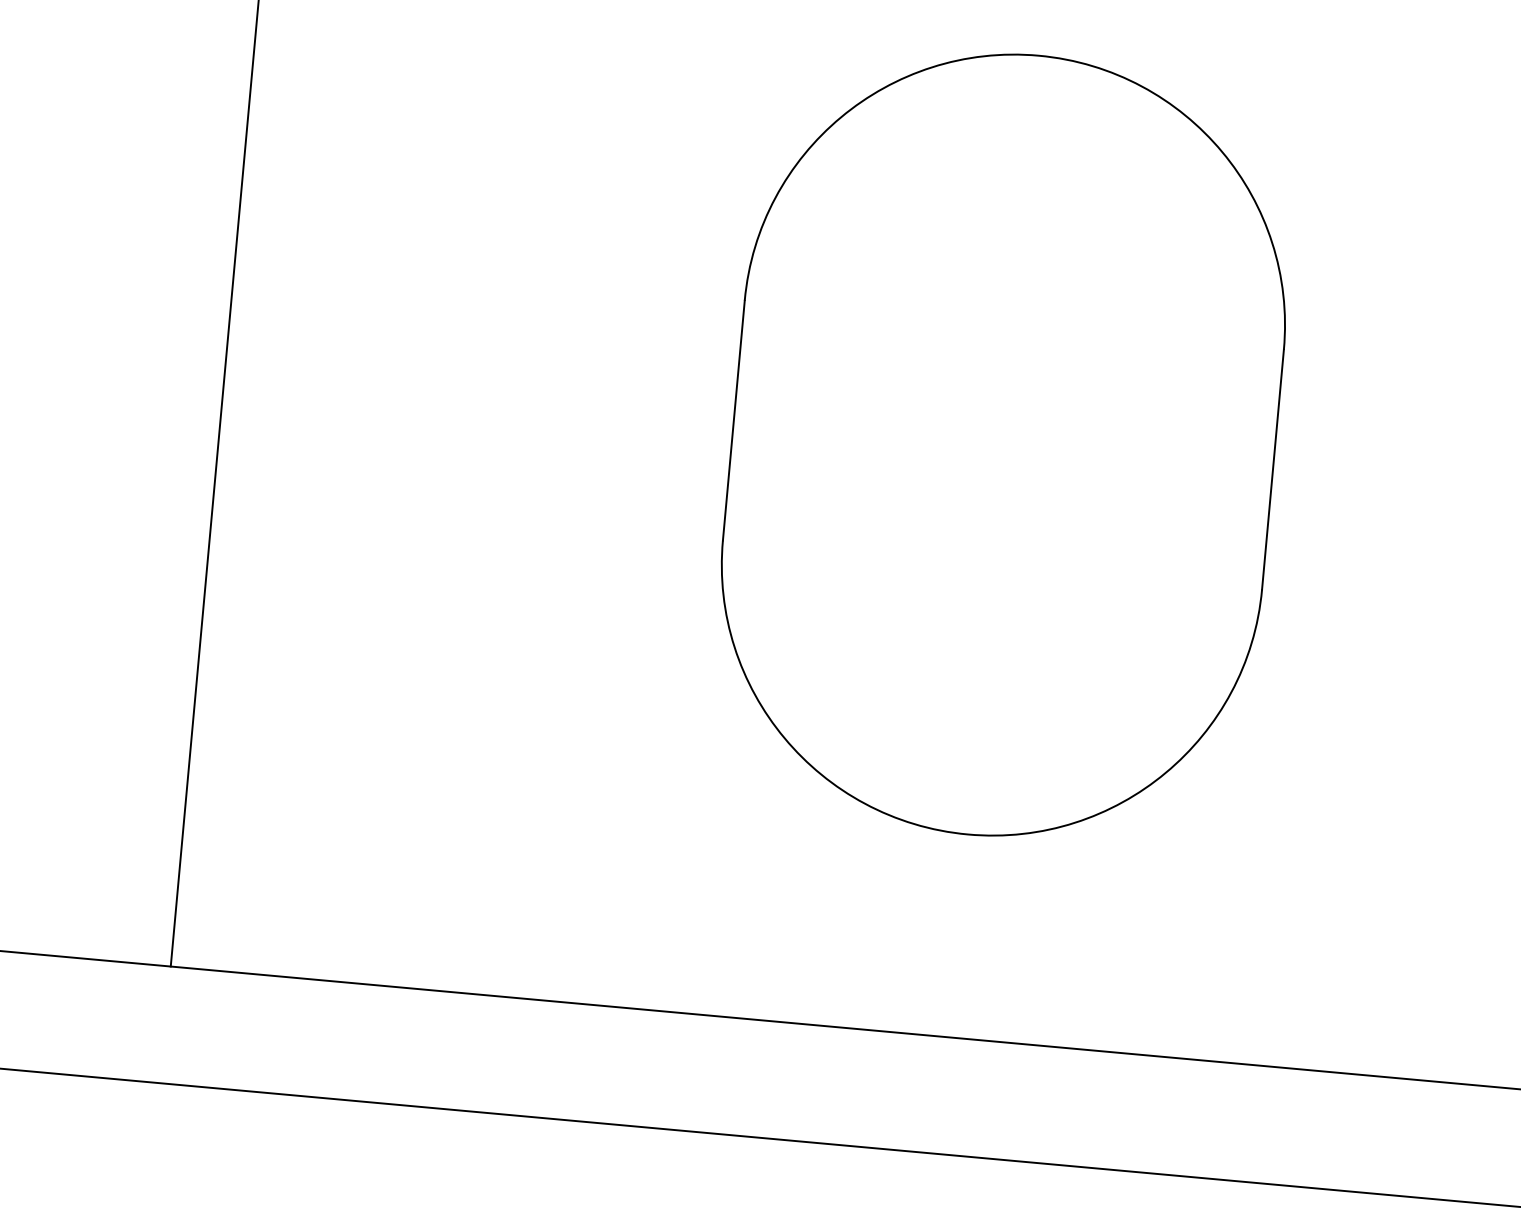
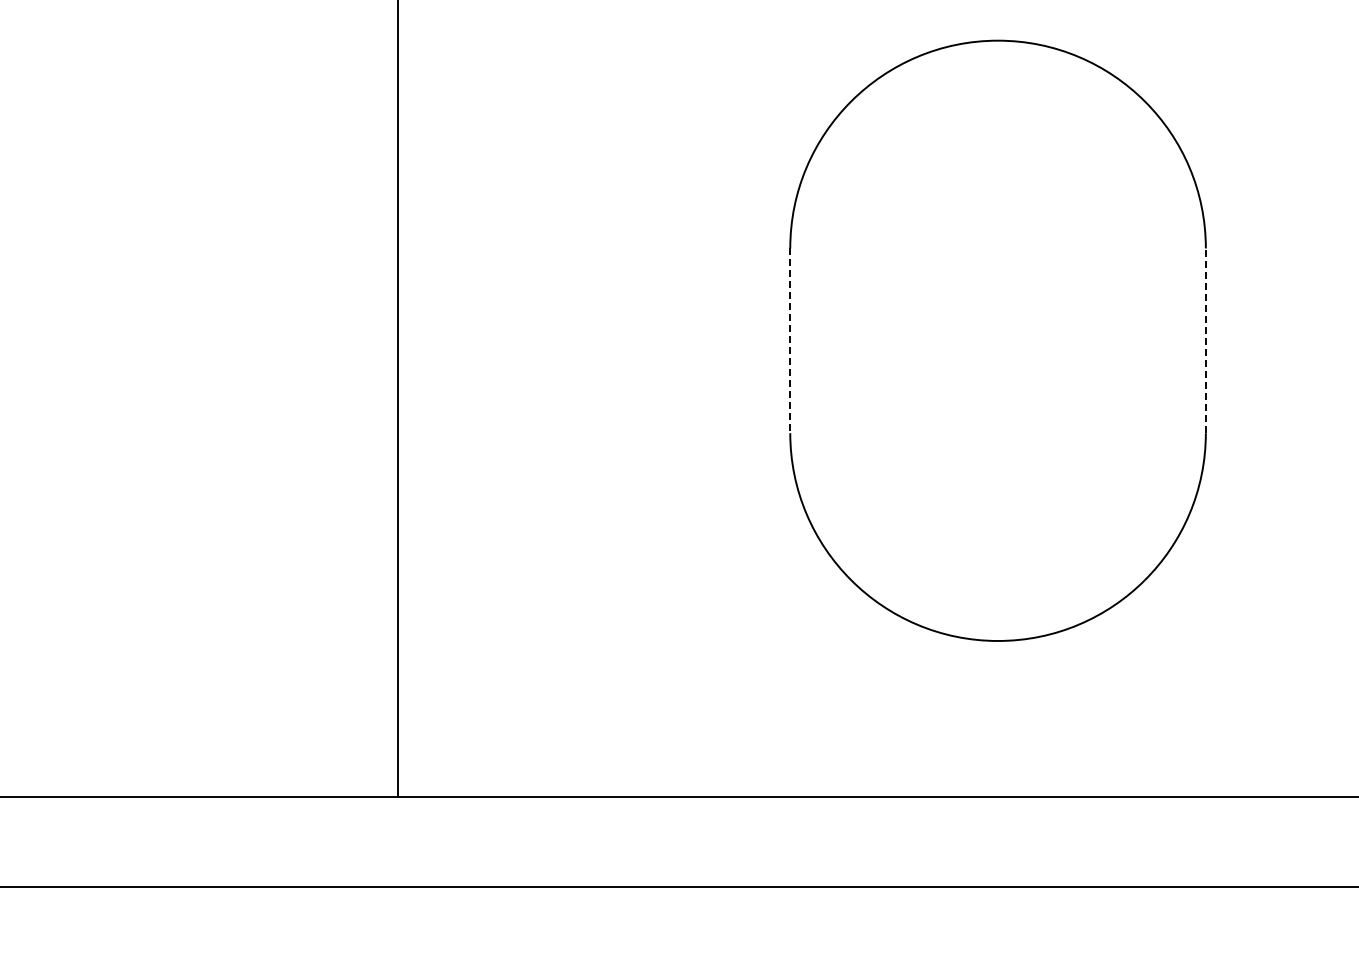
line: (734, 421) -> (790, 341), solid -> dashed
line: (1272, 469) -> (1205, 340), solid -> dashed

